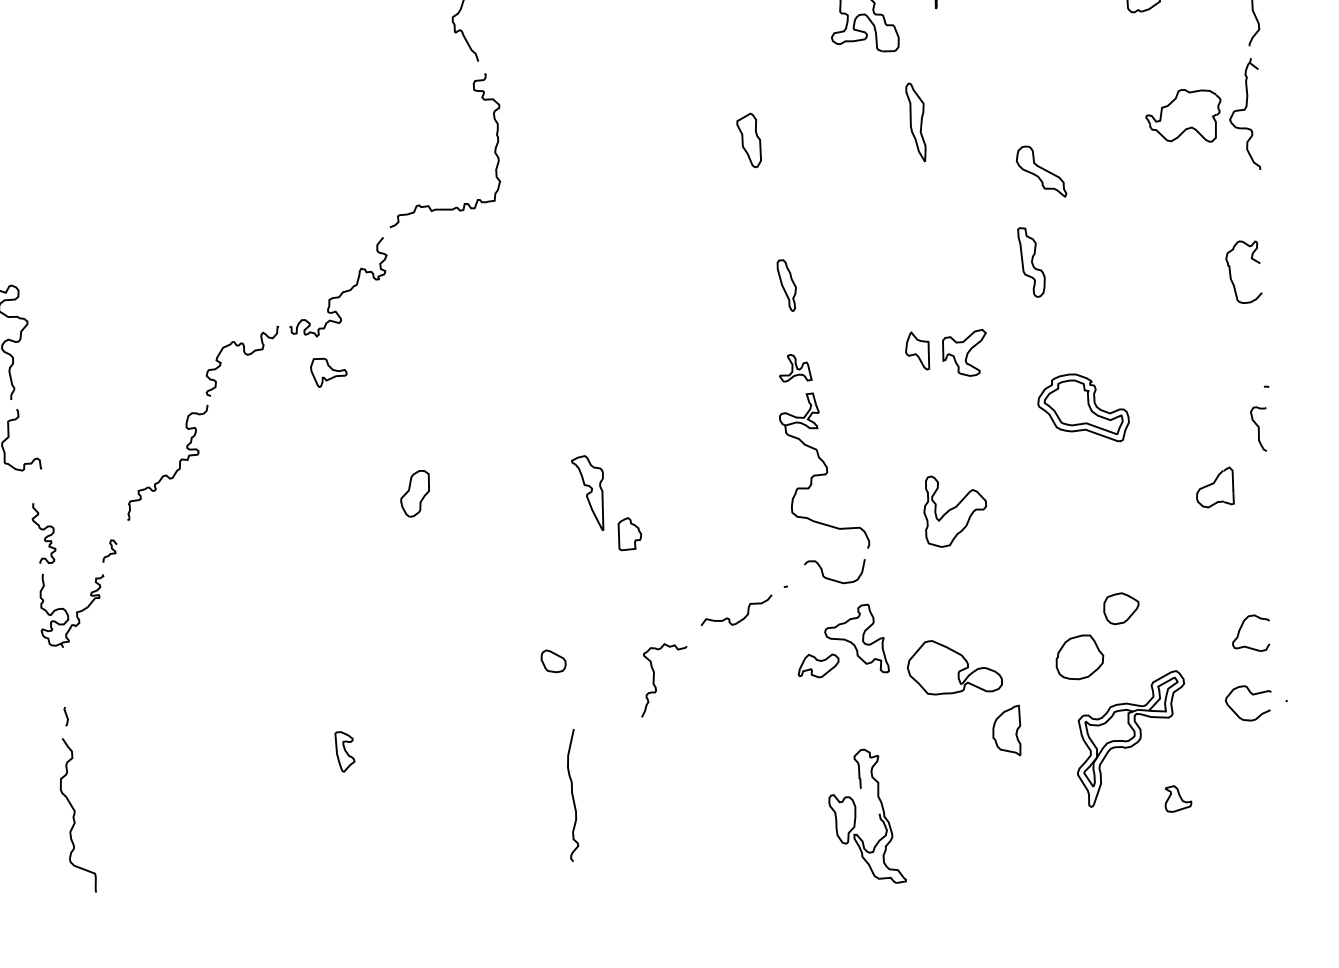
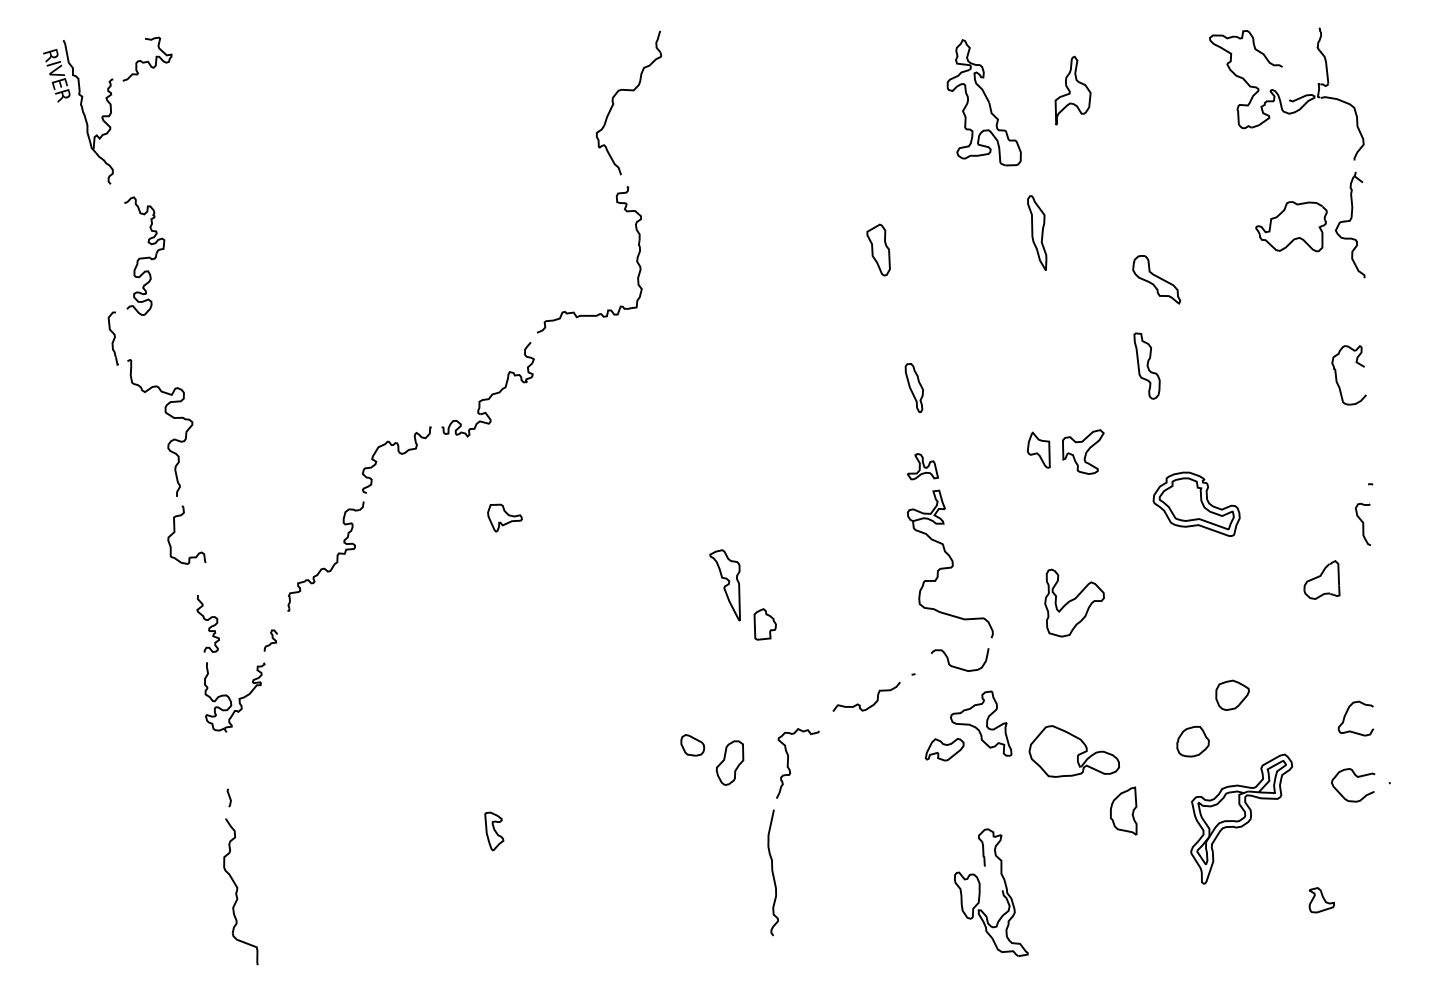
part: (328, 372) -> (504, 517), moved
part: (414, 493) -> (729, 762), moved
part: (1079, 657) -> (1192, 741), size x0.71
curve: (572, 795) -> (772, 872), moved
part: (1178, 799) -> (1321, 900), moved

